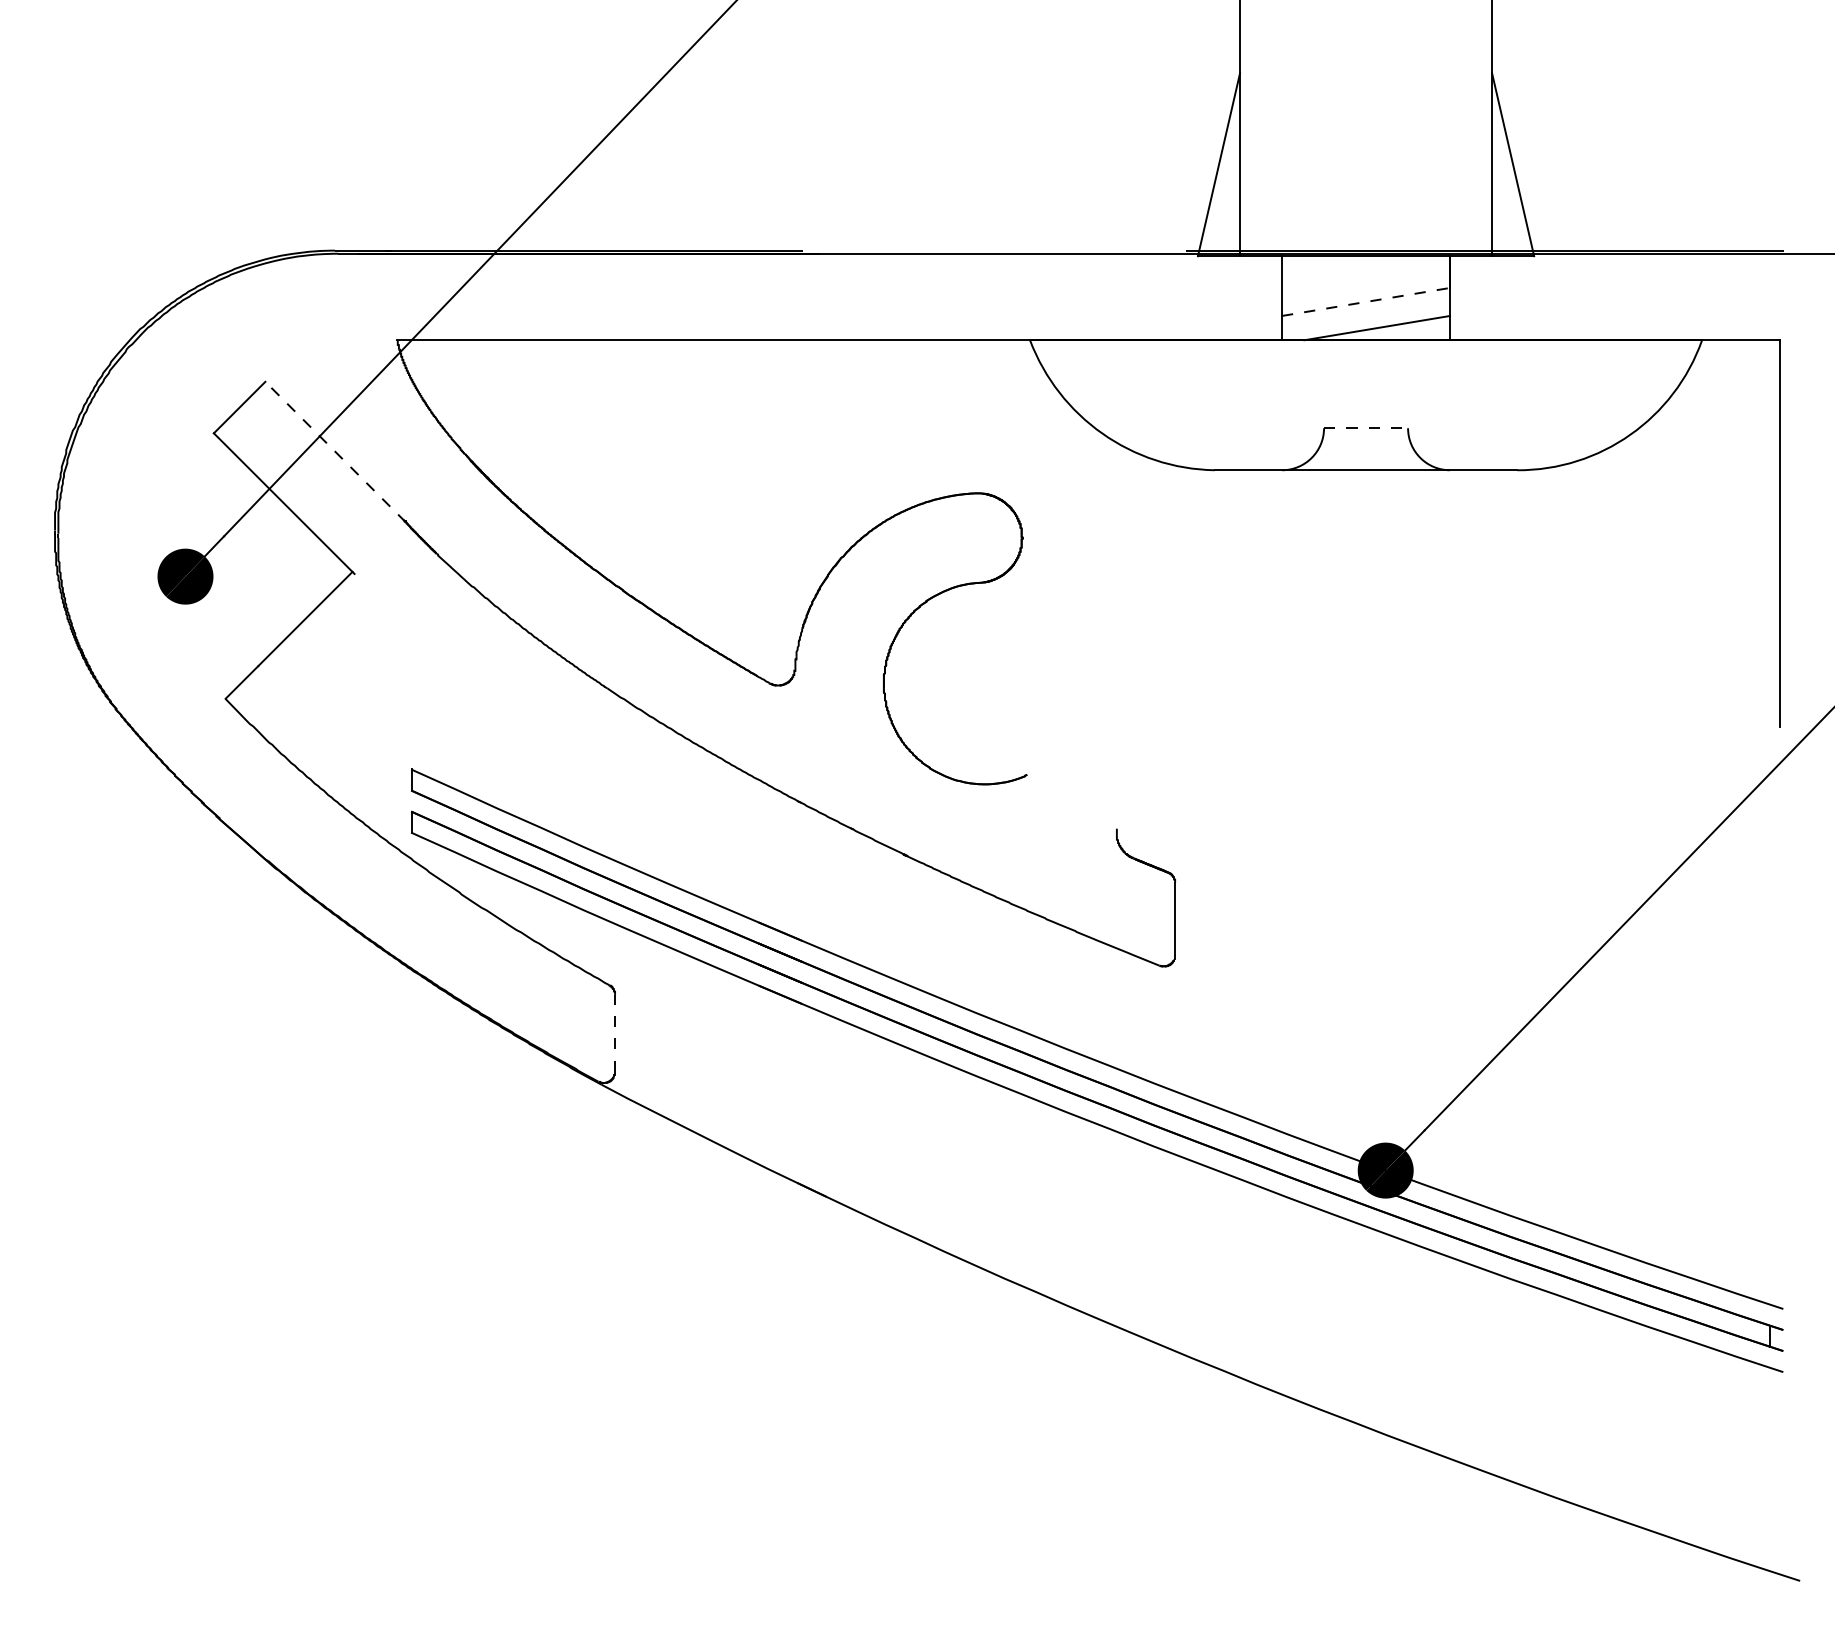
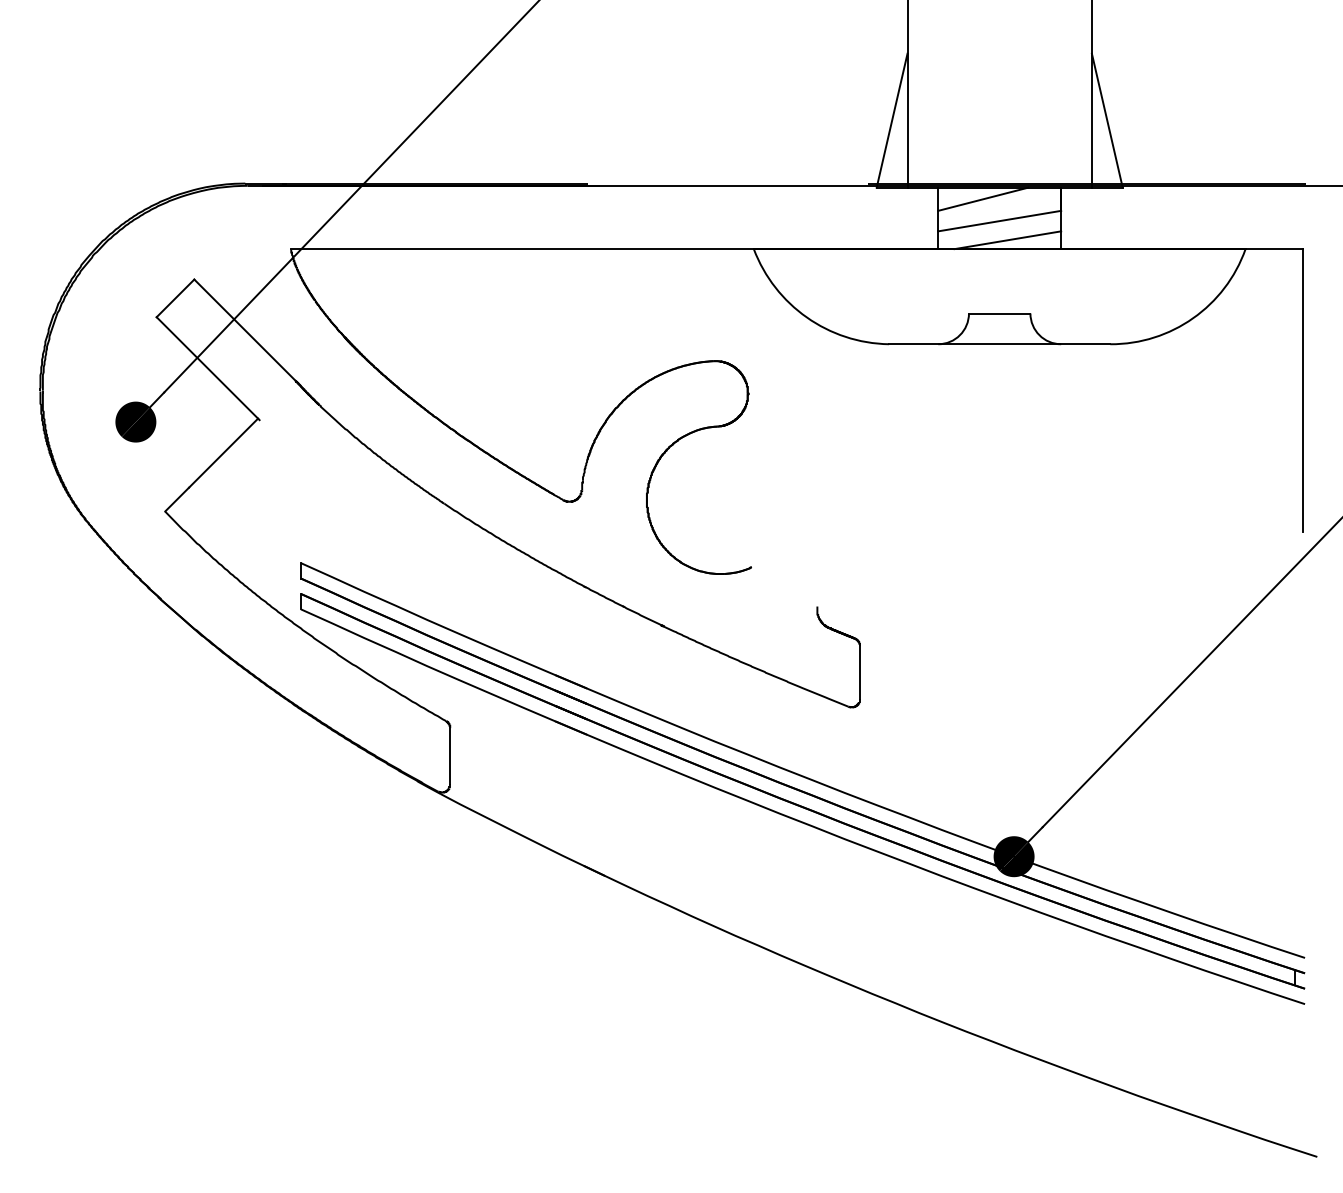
line: (1343, 271) -> (983, 198), added
line: (1366, 301) -> (1000, 220), dashed -> solid
line: (1366, 428) -> (1000, 313), dashed -> solid
line: (335, 451) -> (245, 330), dashed -> solid
line: (615, 1032) -> (450, 755), dashed -> solid

